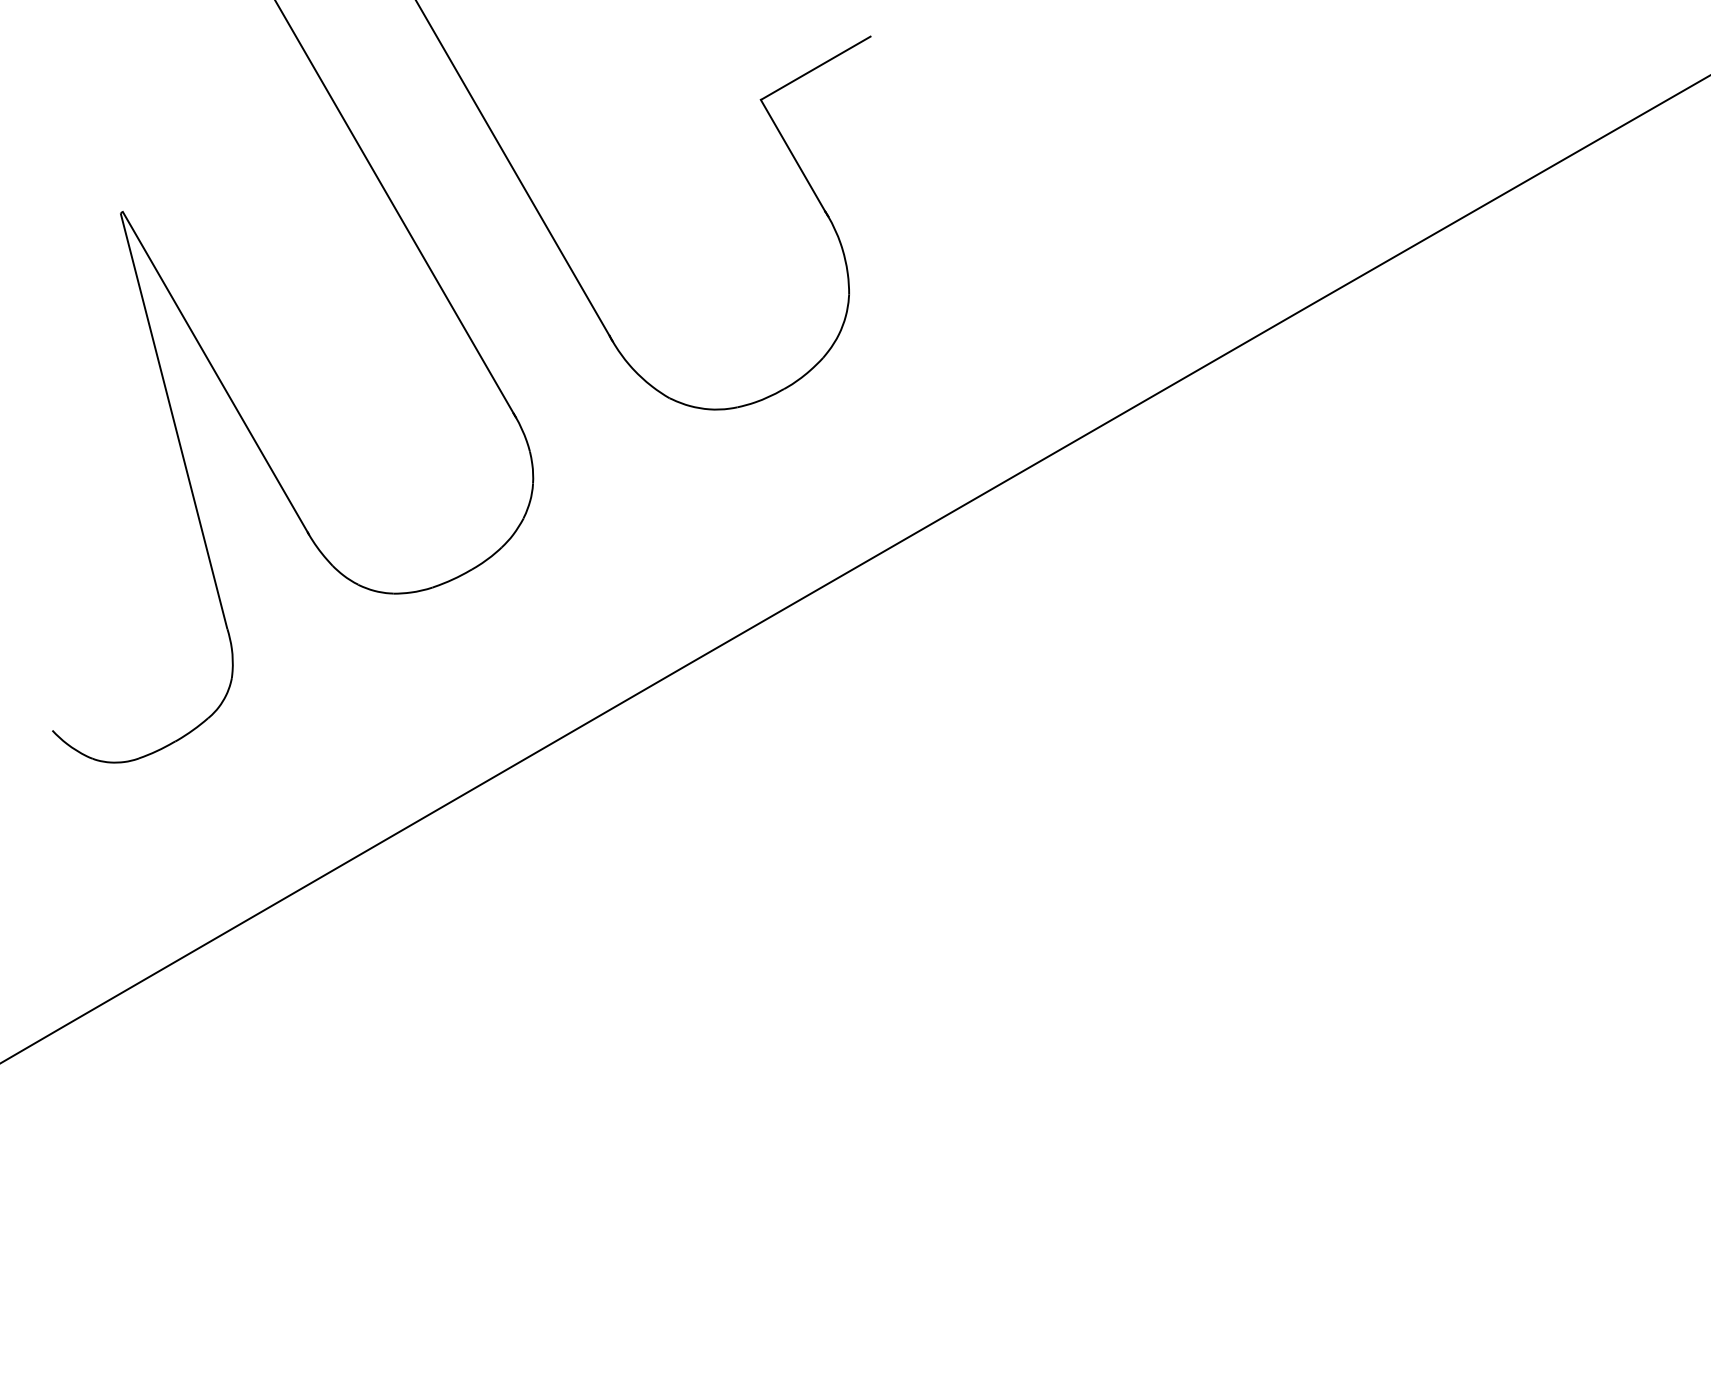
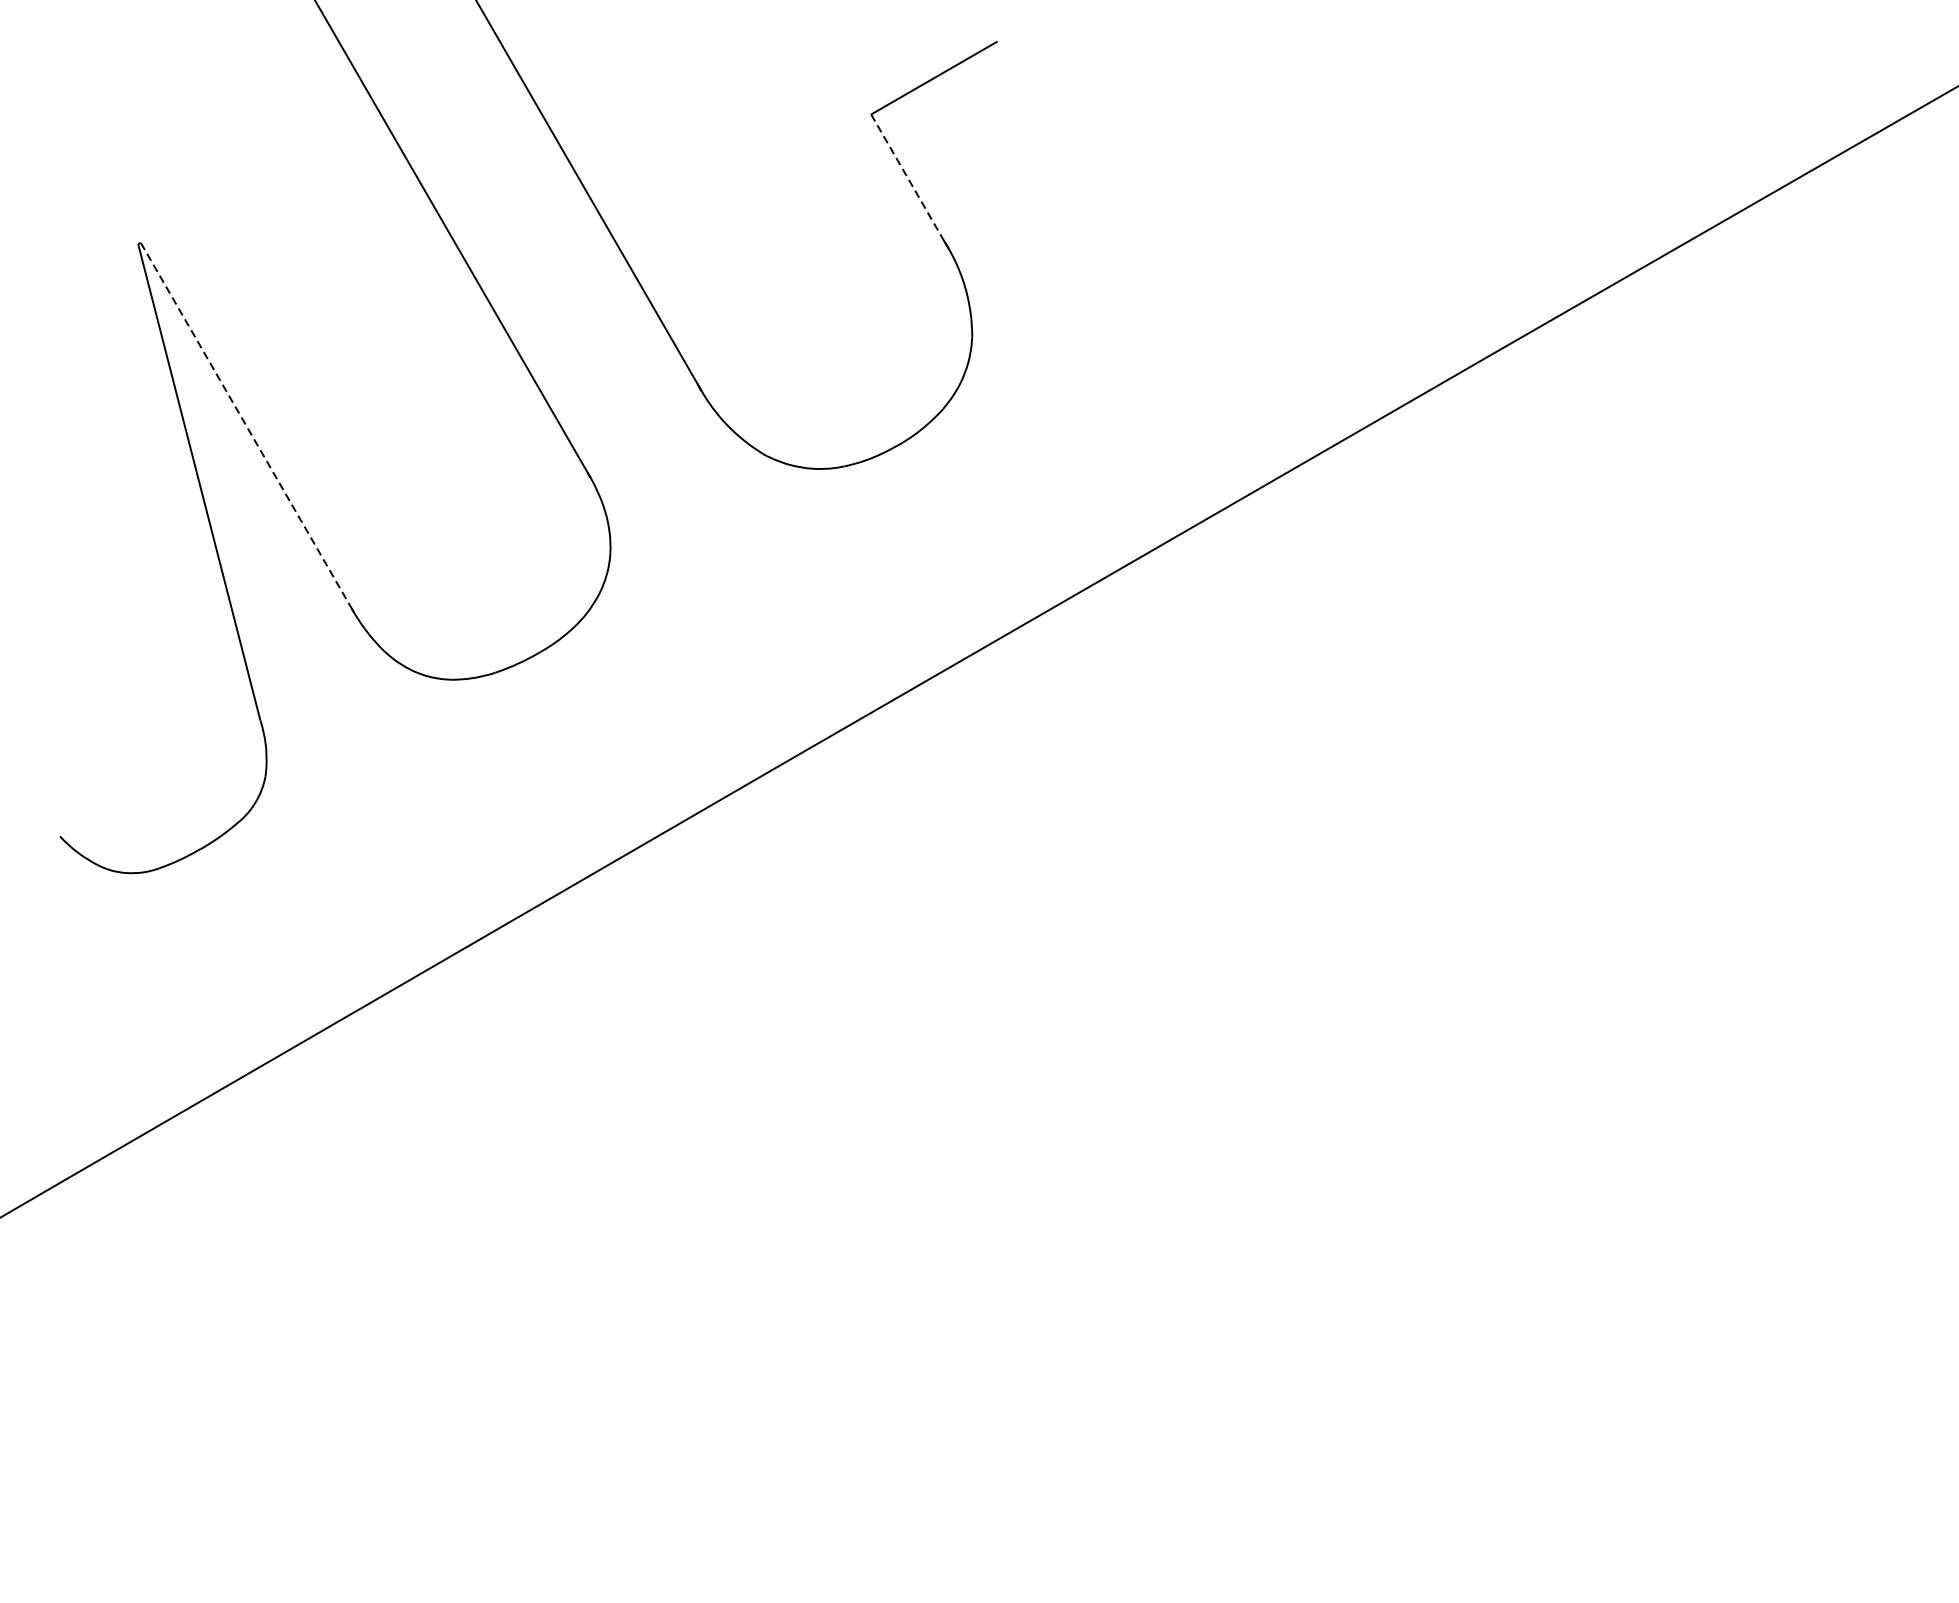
line: (793, 156) -> (908, 179), solid -> dashed
line: (215, 371) -> (246, 425), solid -> dashed

